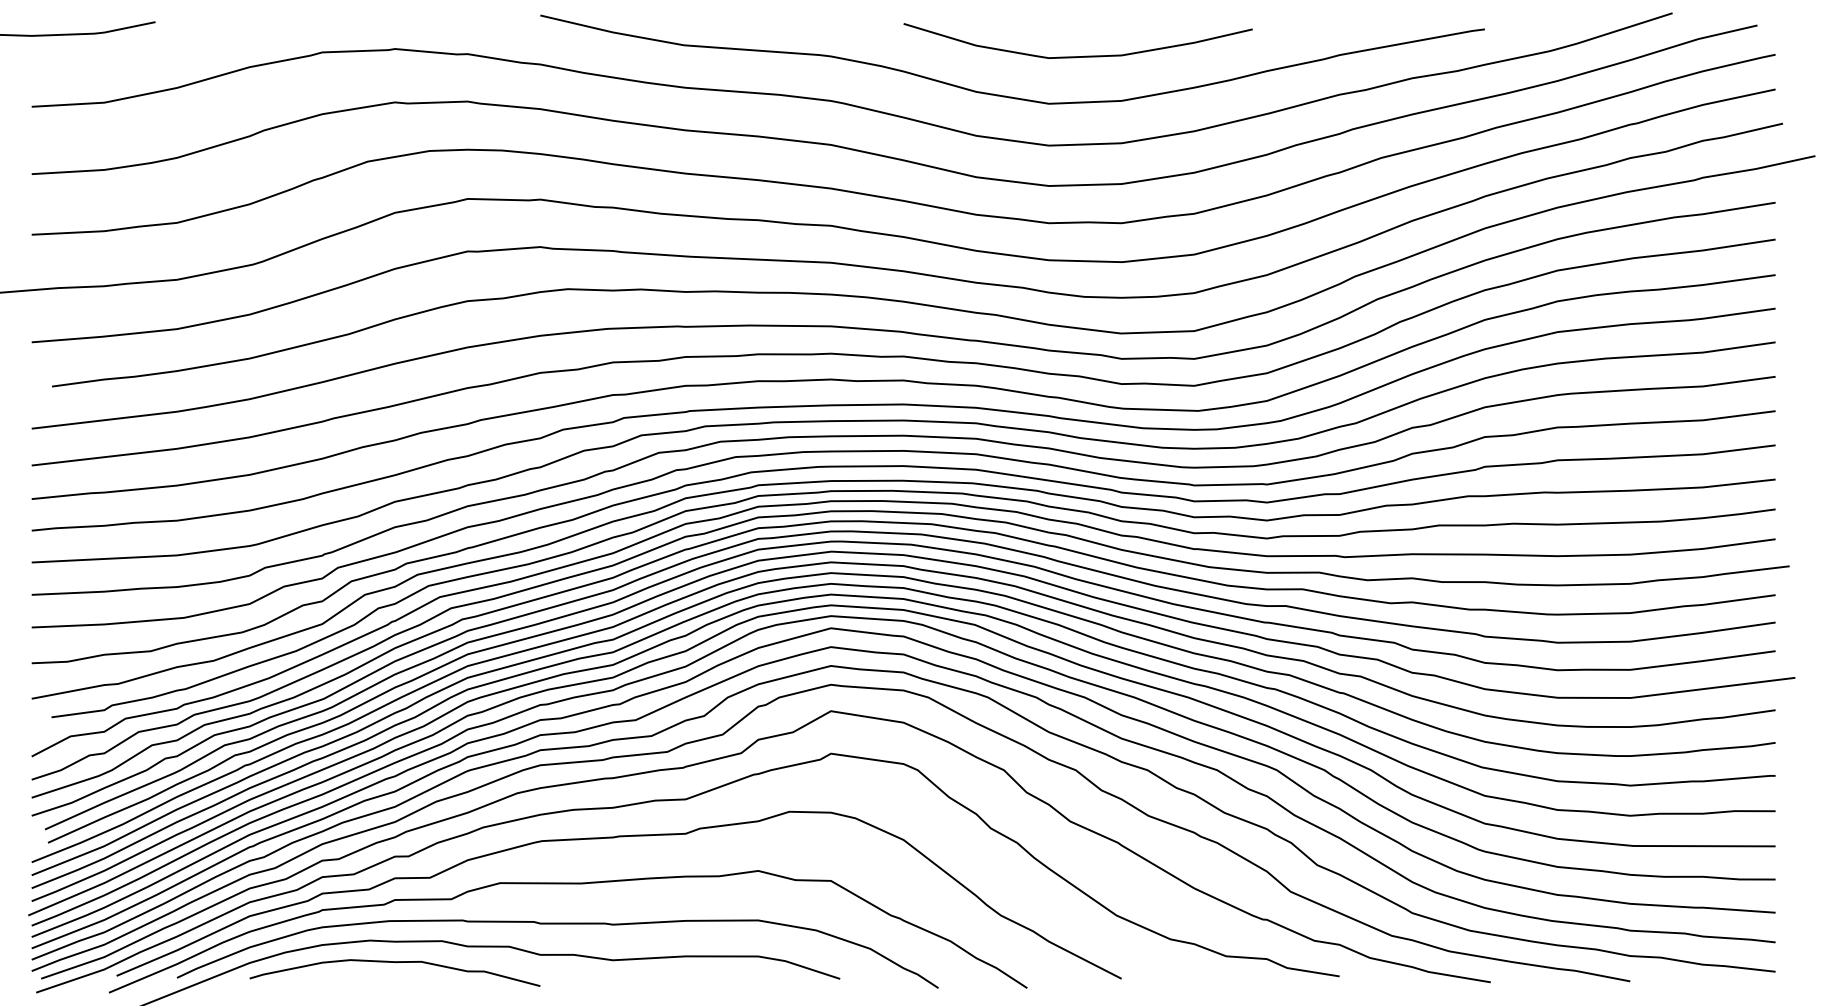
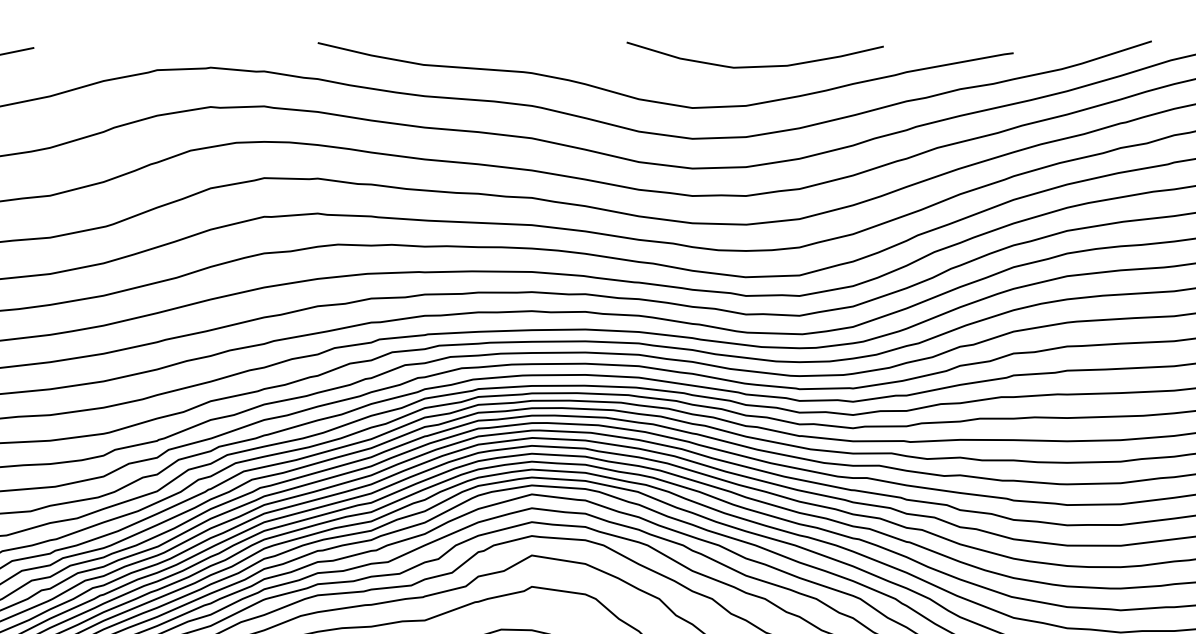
curve: (1077, 56) -> (754, 66), moved

